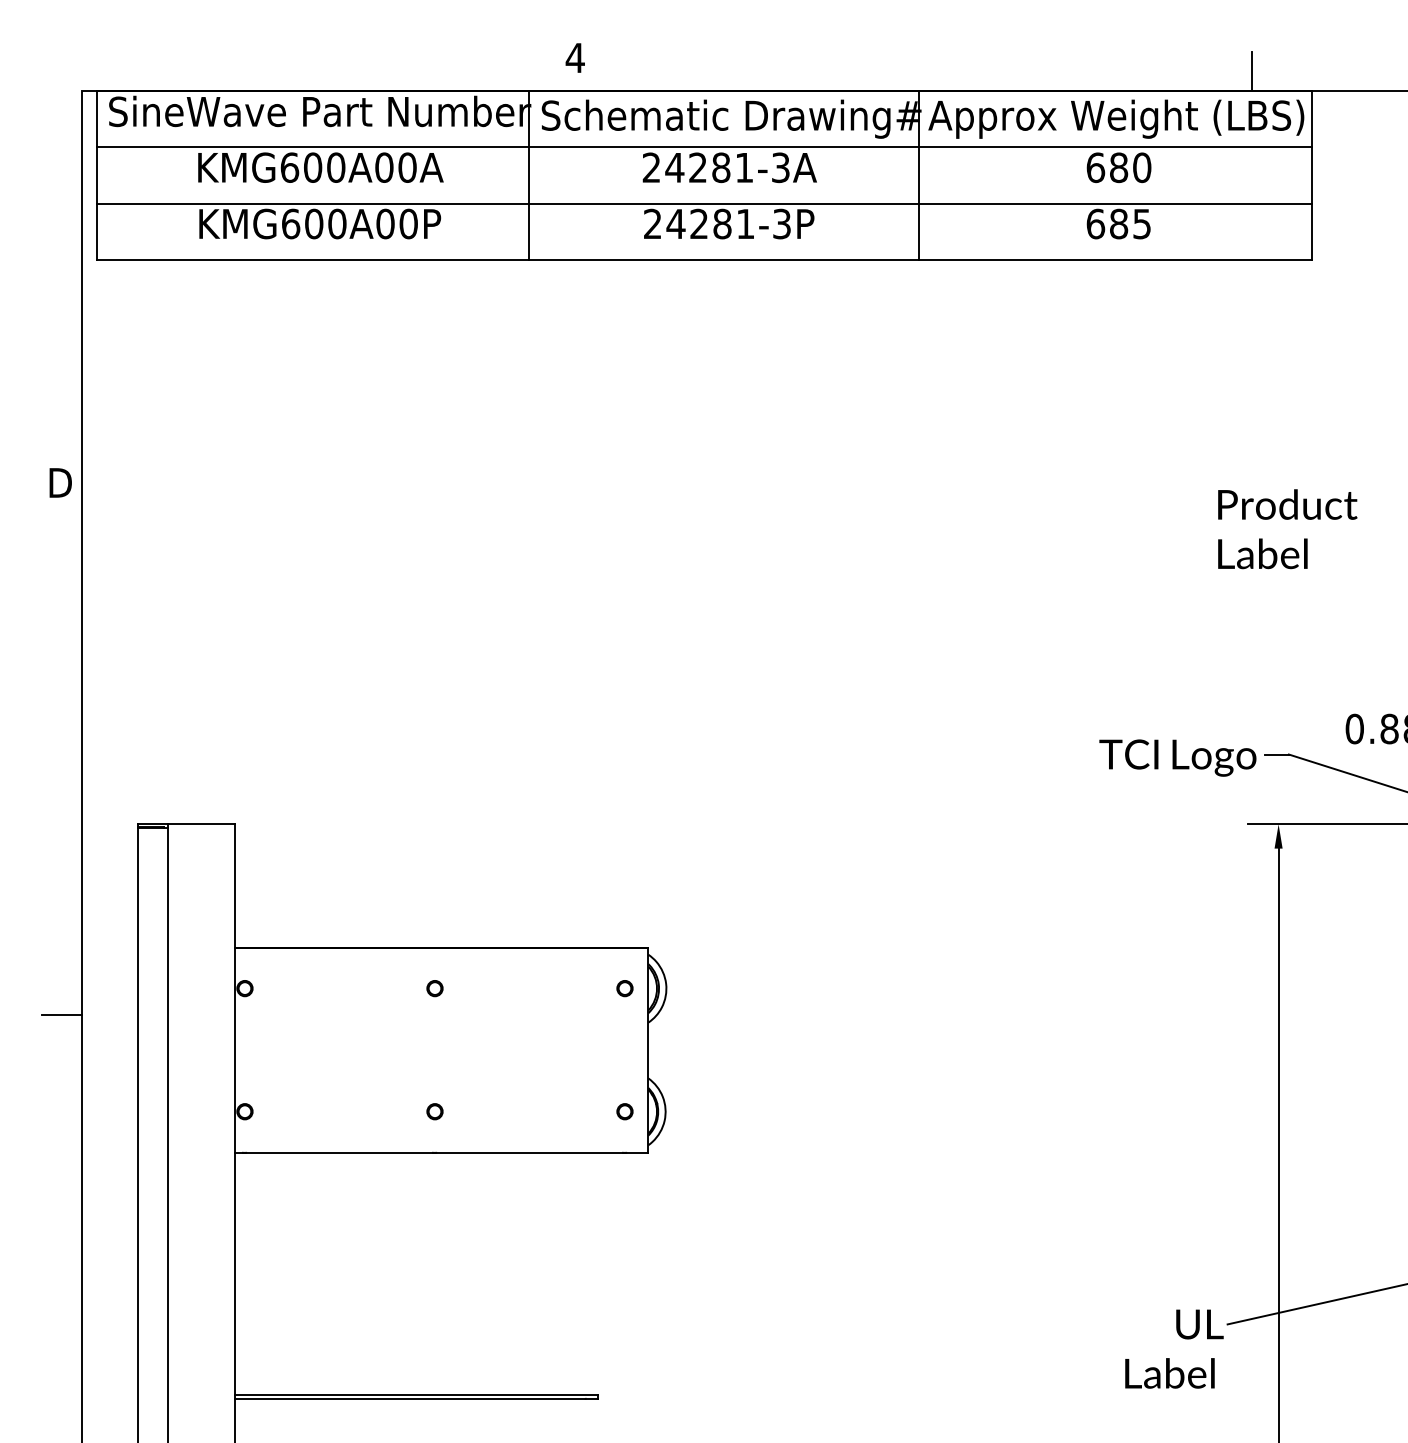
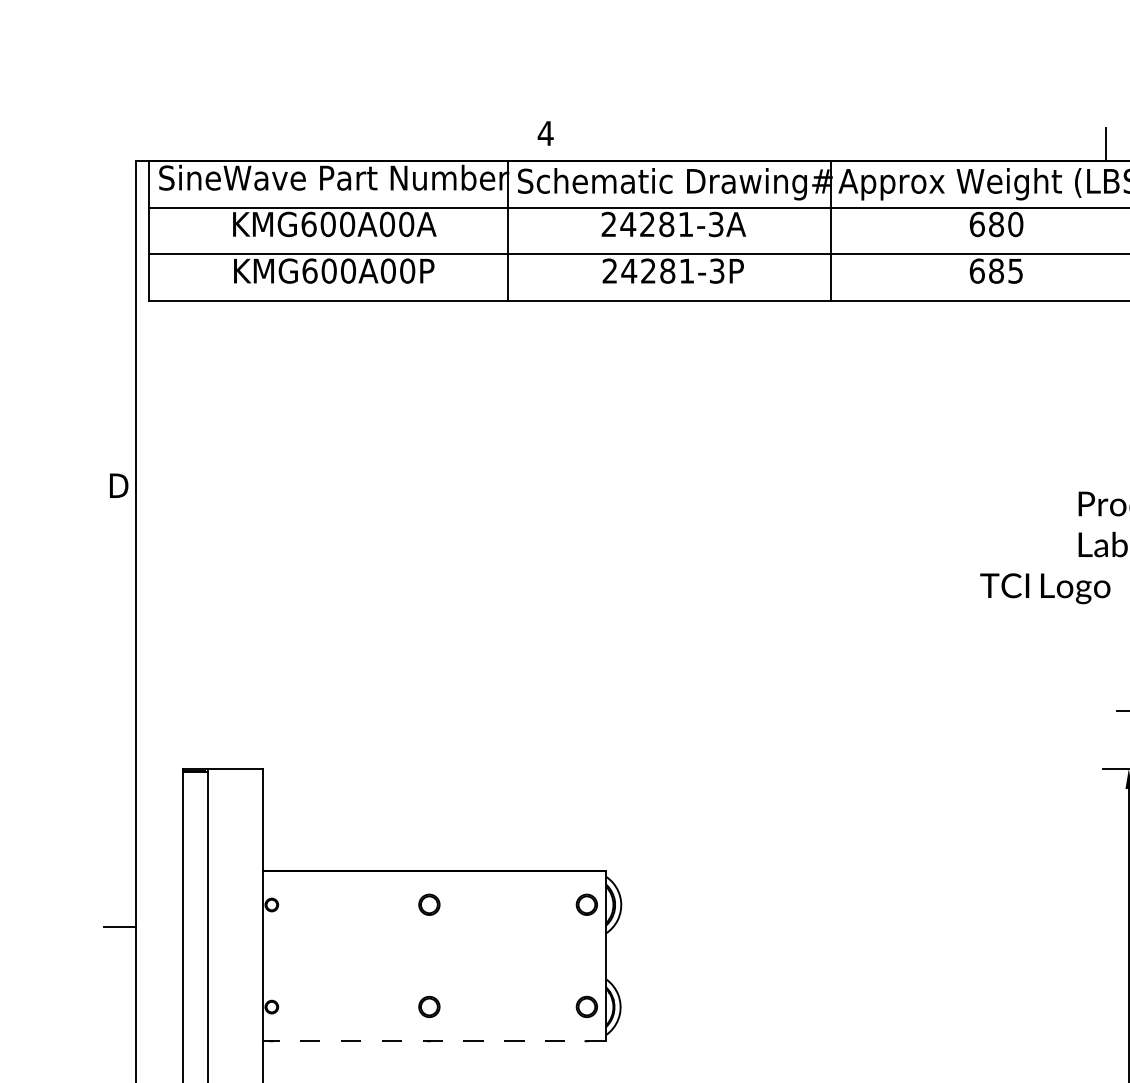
text: (1177, 757) -> (1045, 588), moved
part: (434, 988) -> (428, 904), size x1.6
part: (624, 988) -> (586, 904), size x1.6
circle: (434, 1111) -> (428, 1006), size x1.6
circle: (624, 1111) -> (586, 1006), size x1.6
line: (441, 1152) -> (434, 1040), solid -> dashed

